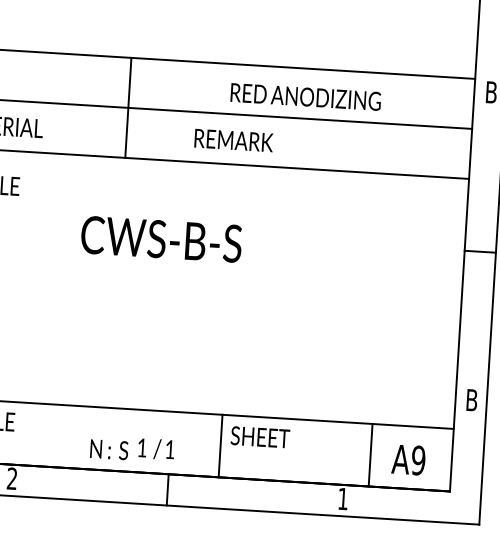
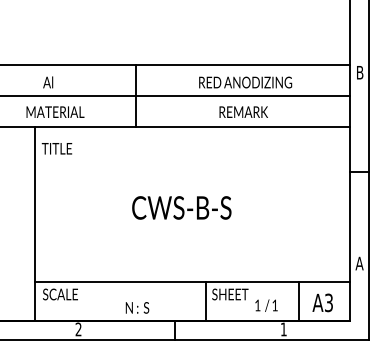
text: (233, 139) -> (243, 111), moved
text: (161, 238) -> (181, 207), moved
text: (471, 400) -> (359, 263), B -> A
text: (156, 448) -> (266, 305), moved
text: (417, 459) -> (328, 302), A9 -> A3

